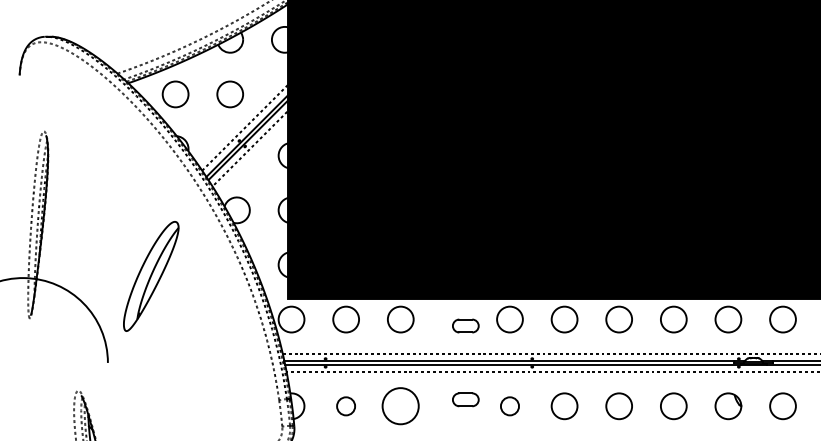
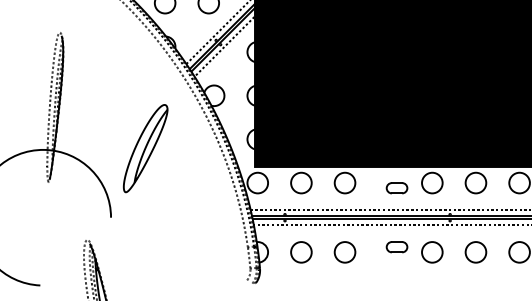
circle: (345, 406) -> (300, 252), size x1.43
circle: (400, 406) -> (344, 252), size x0.71
circle: (509, 406) -> (431, 252), size x1.43

